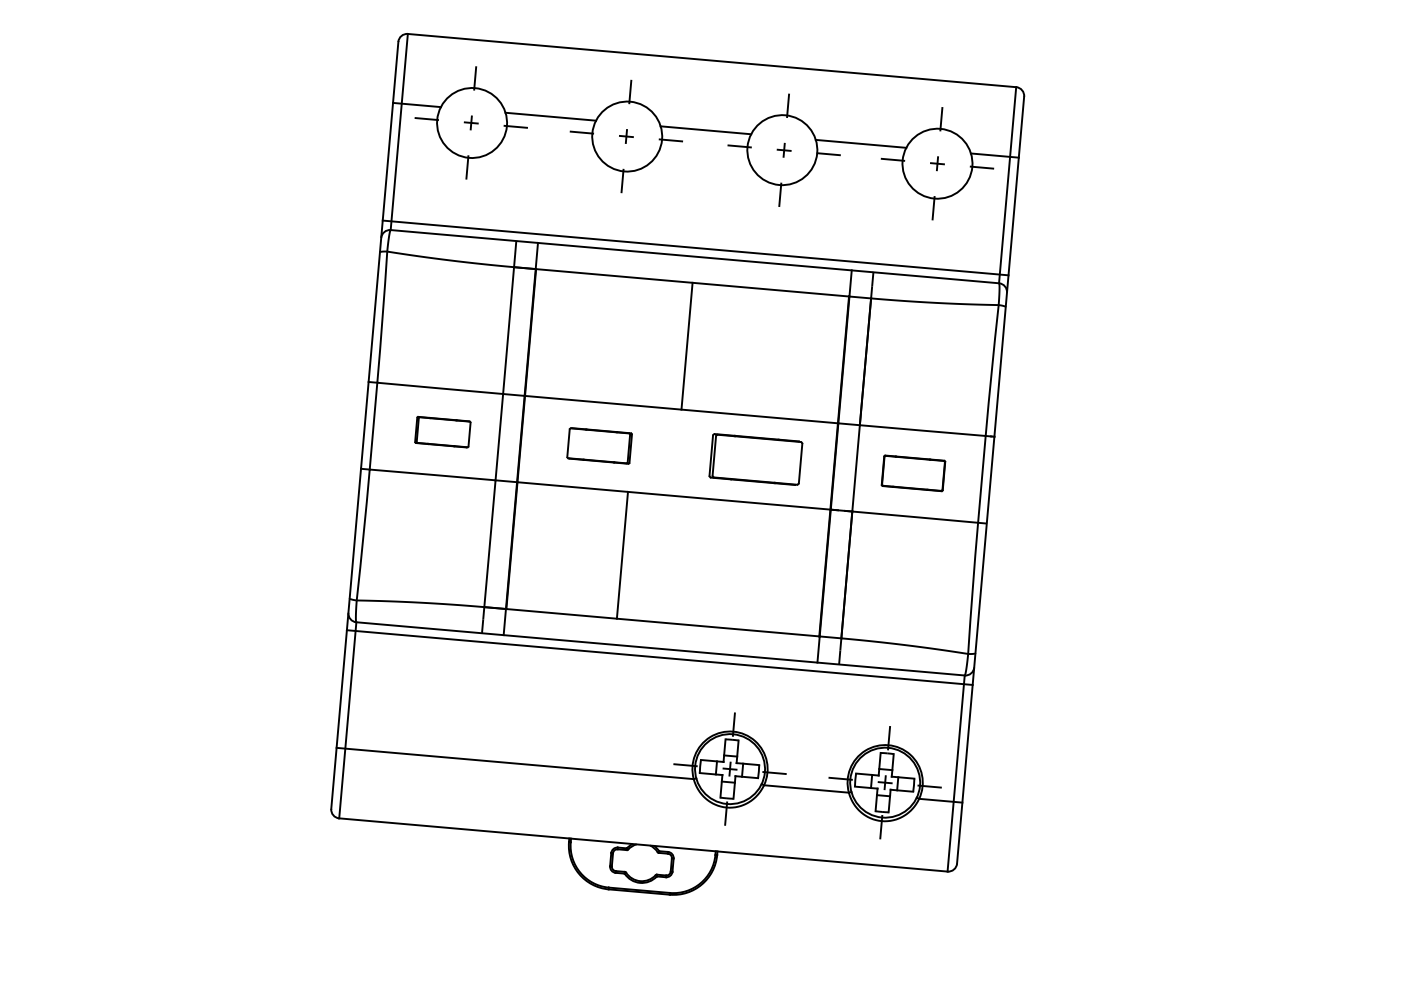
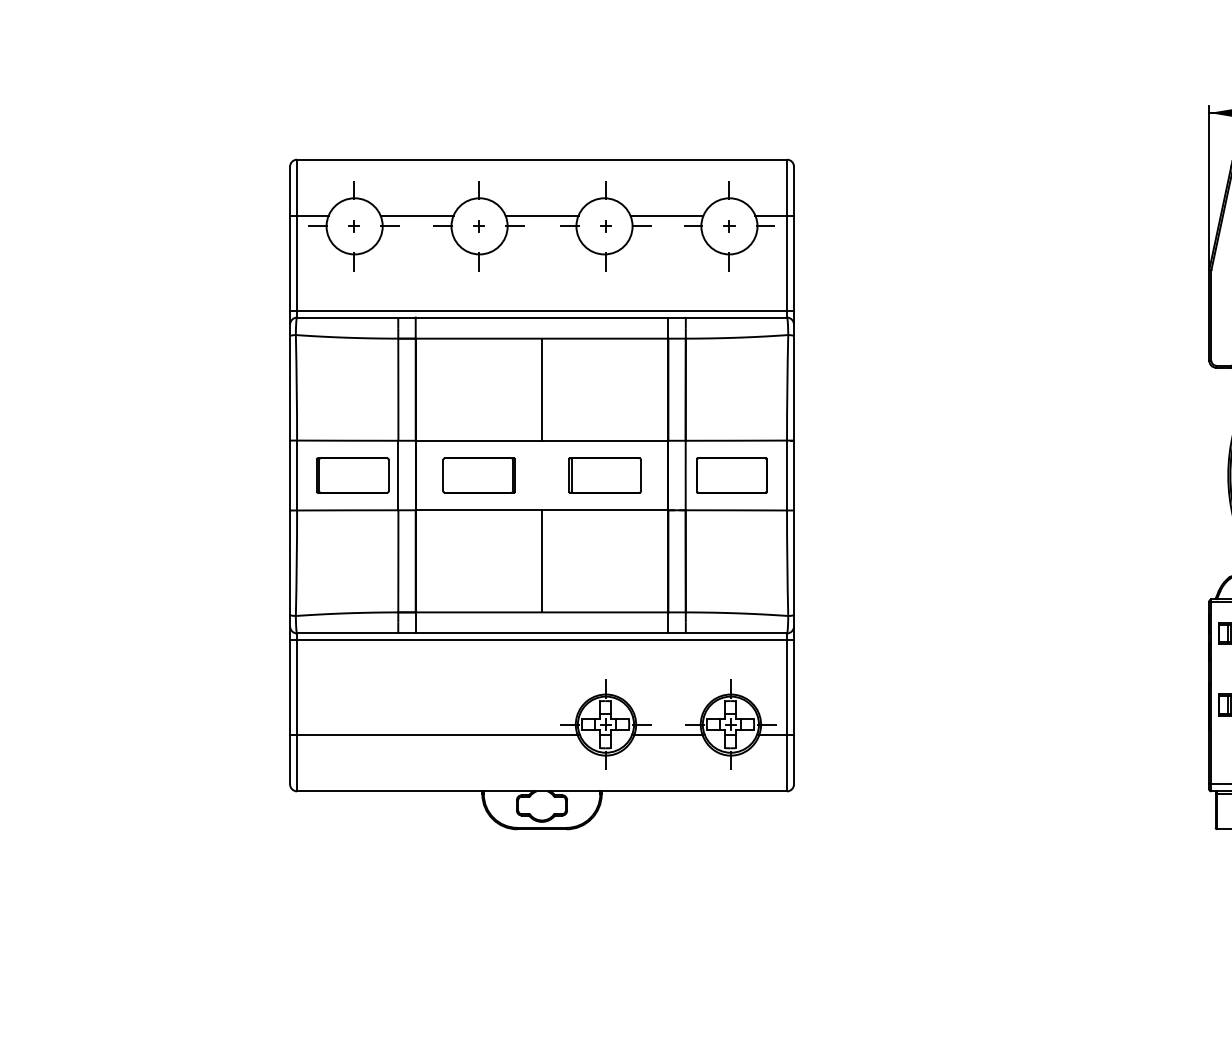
part: (442, 432) -> (352, 475), size x1.67
part: (598, 445) -> (478, 475), size x1.43
part: (912, 473) -> (731, 475), size x1.43
line: (622, 555) -> (542, 561), moved

